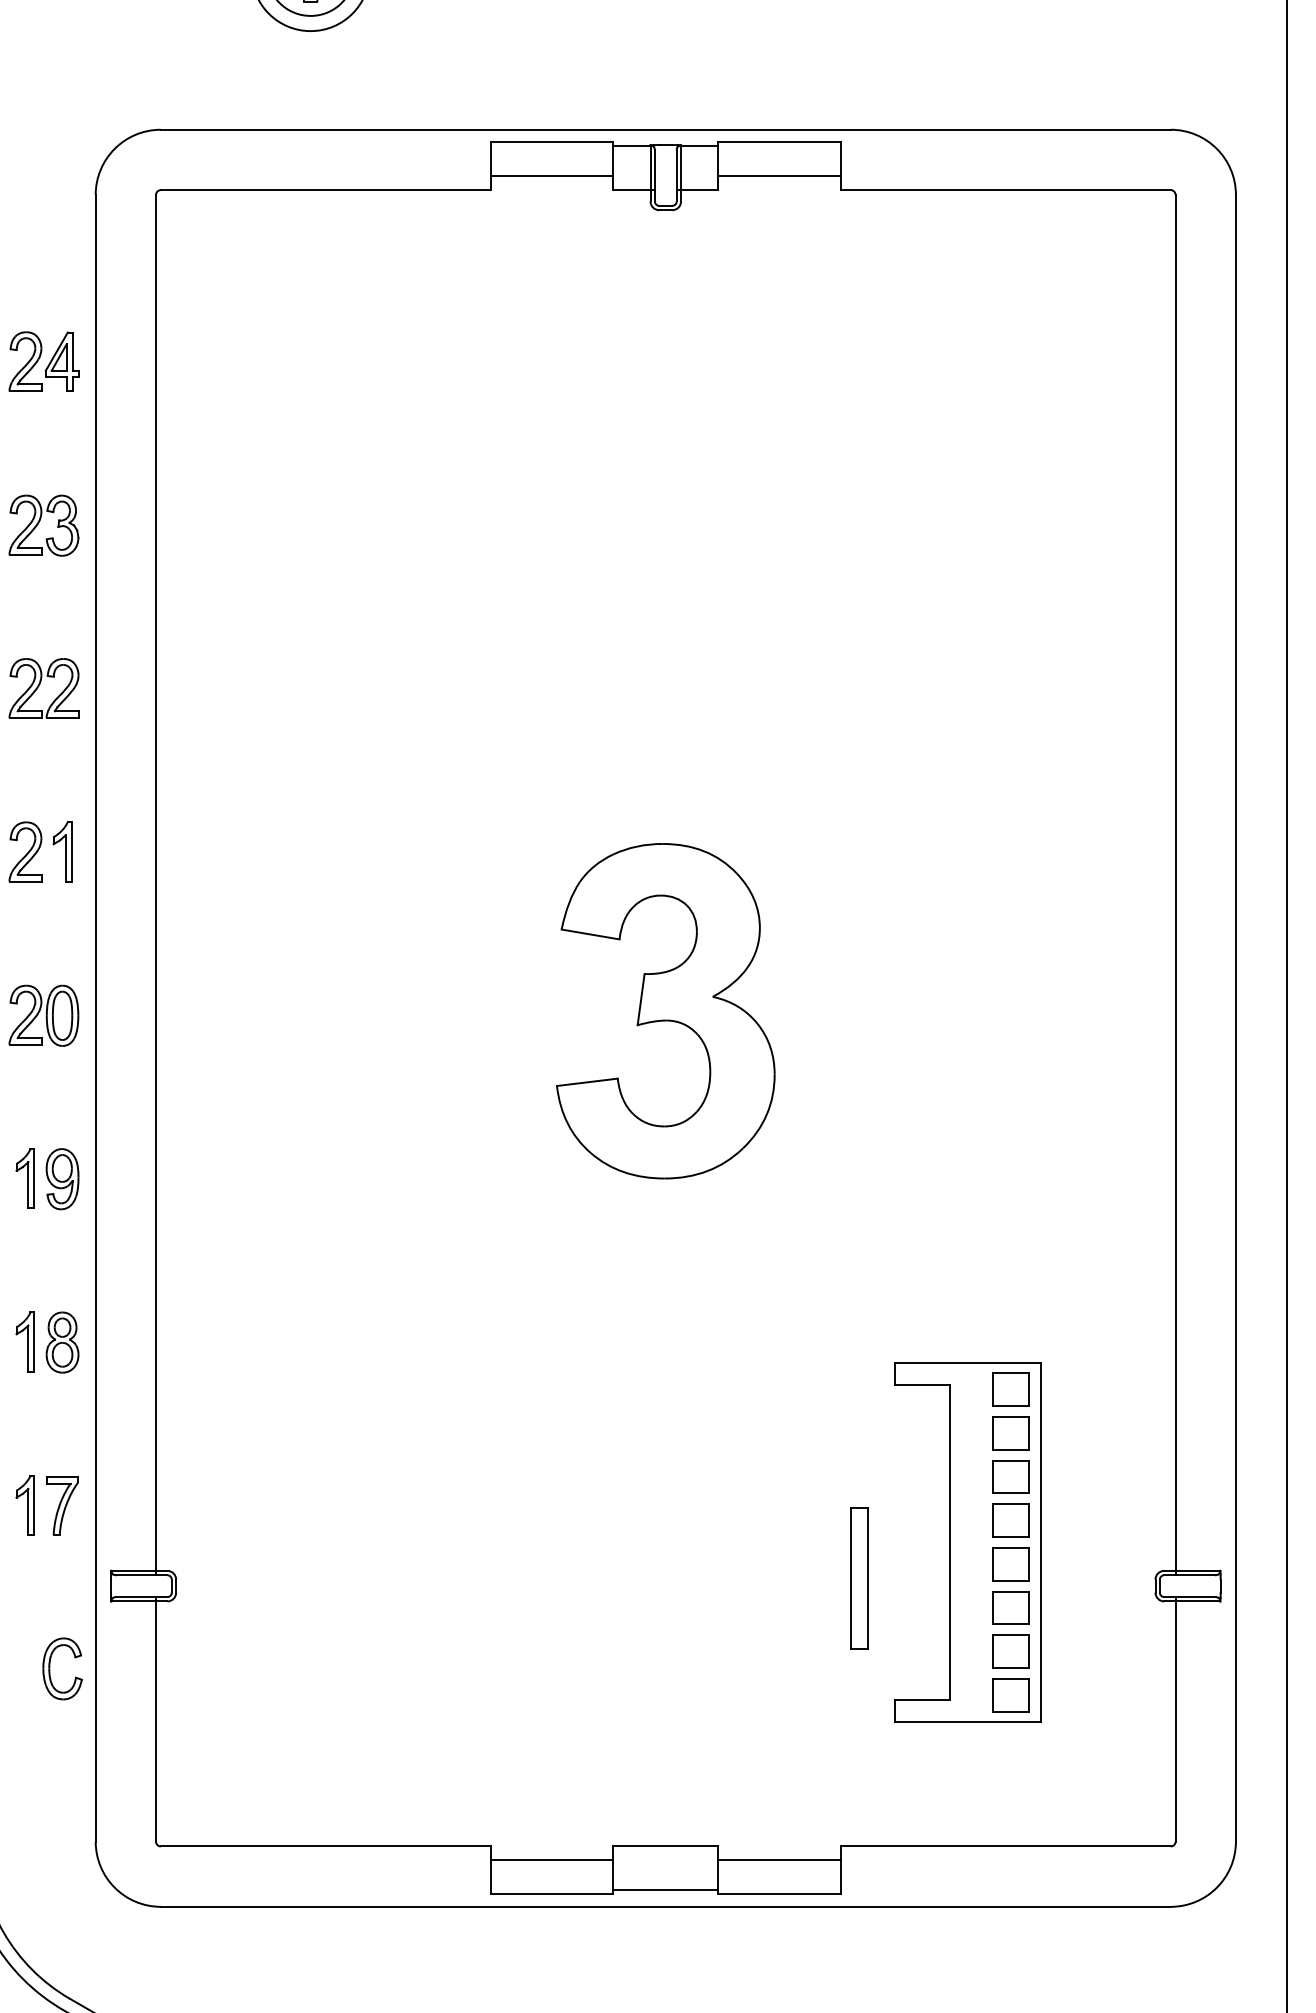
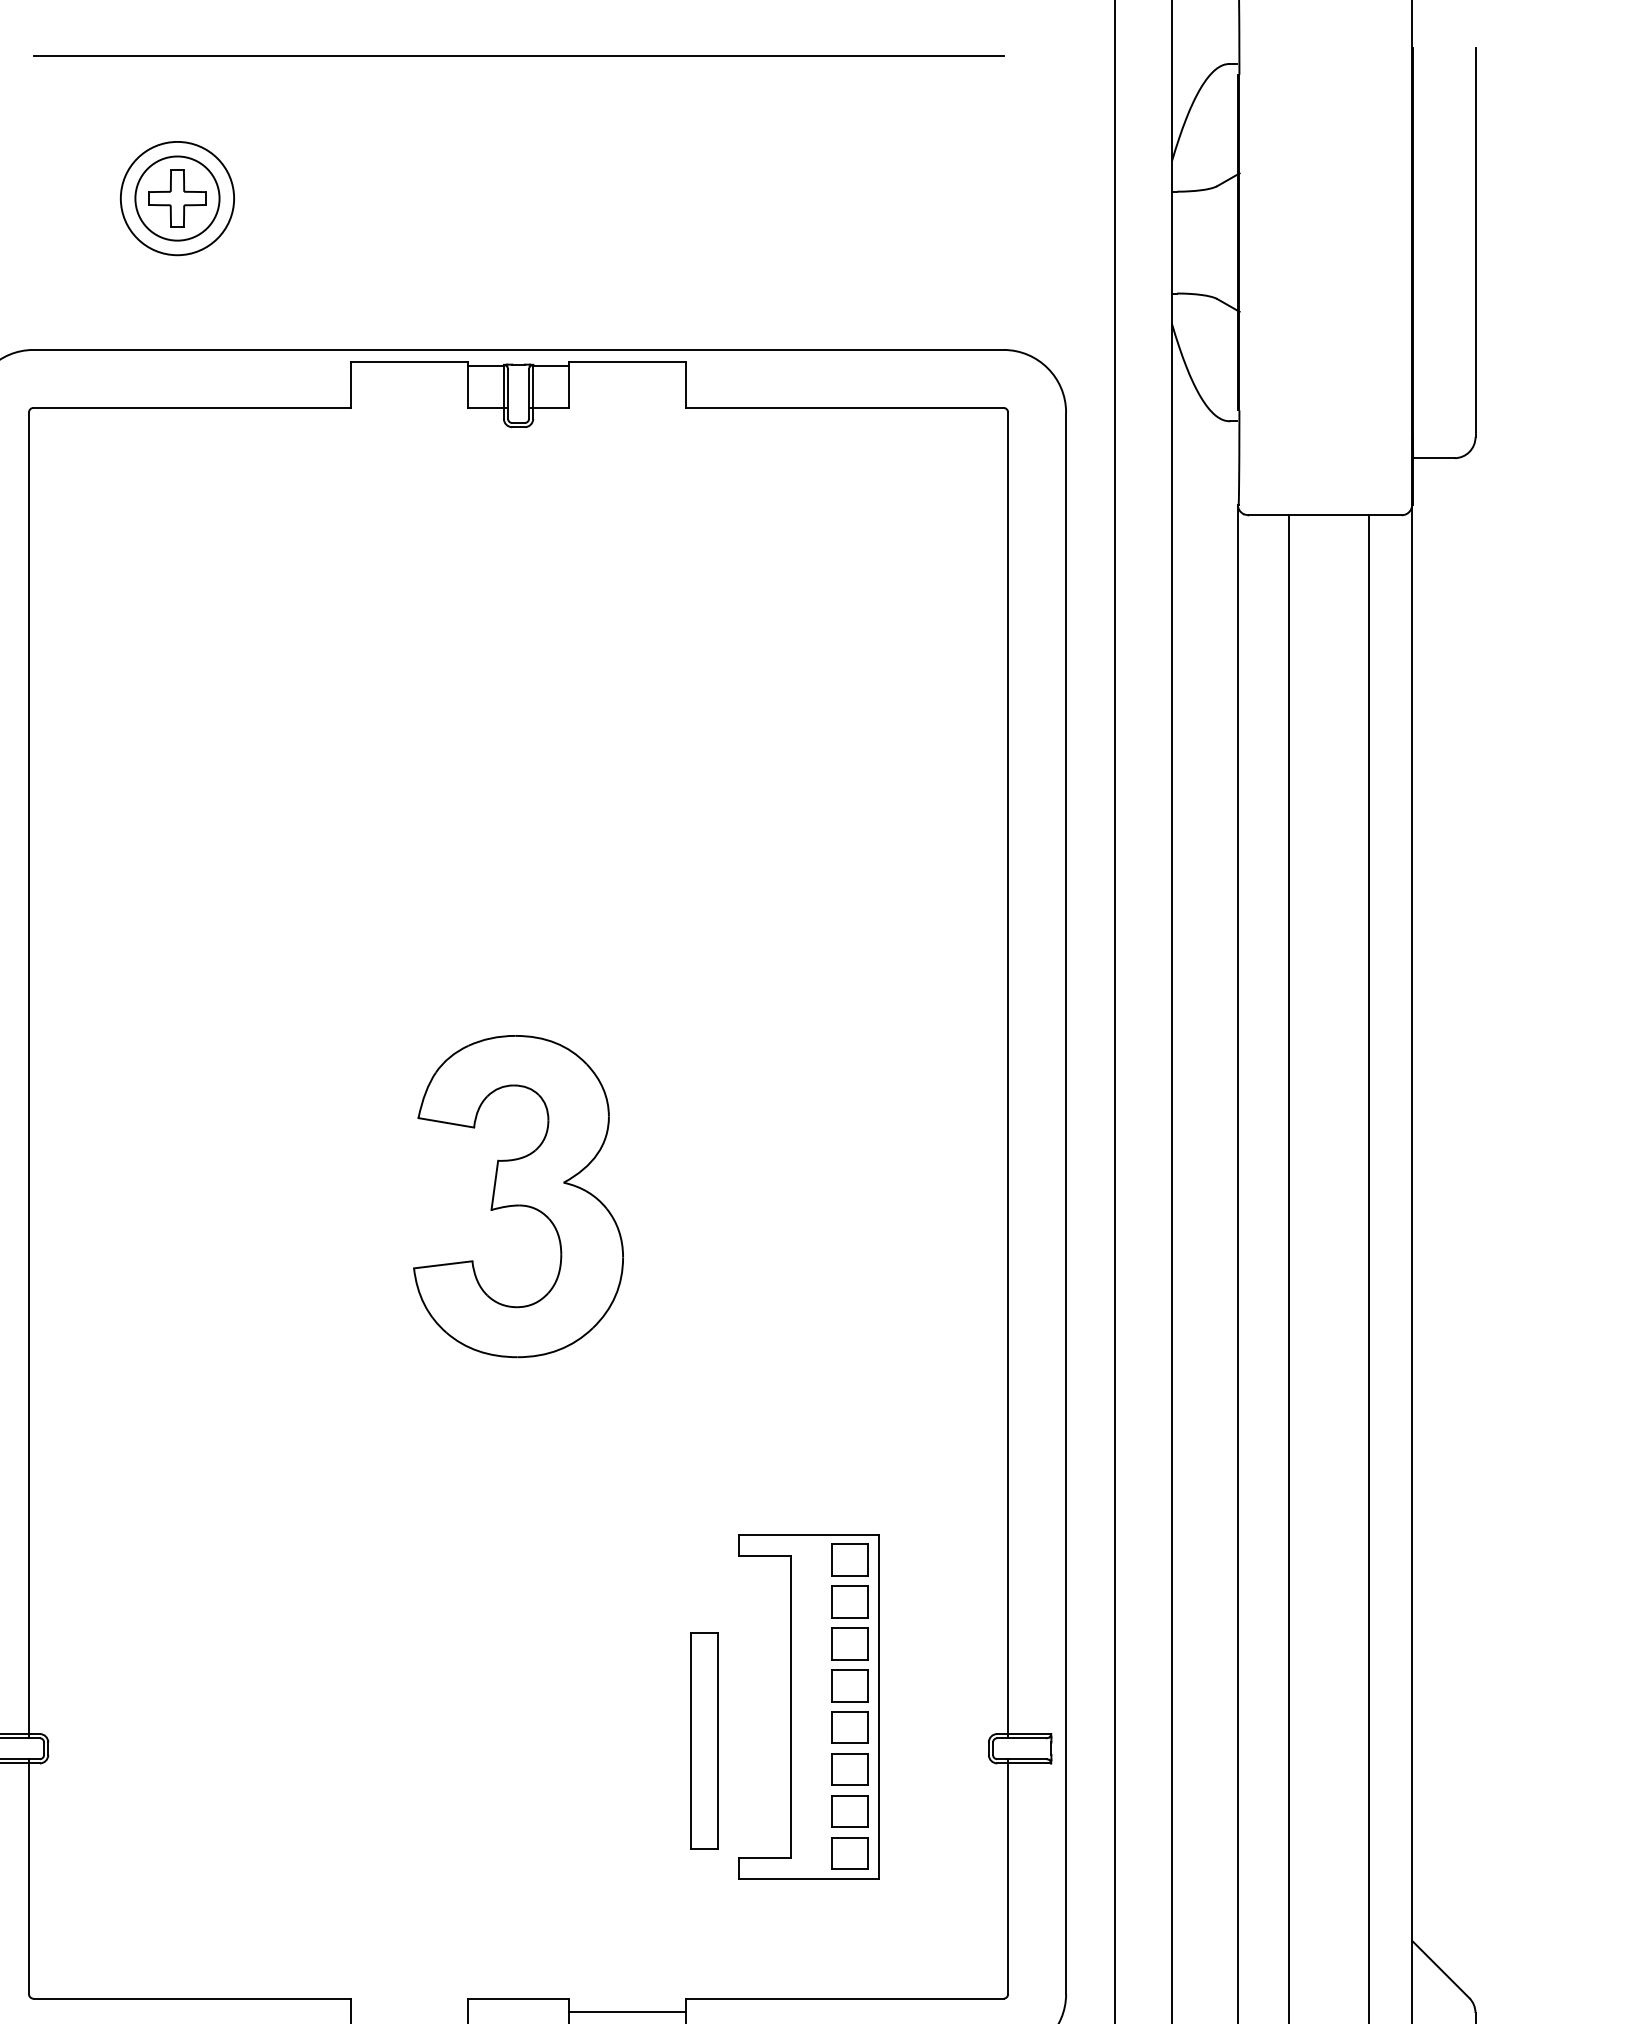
line: (552, 176) -> (409, 394), removed
line: (779, 176) -> (627, 394), removed
part: (859, 1578) -> (704, 1741), size x1.6
line: (552, 1860) -> (409, 2012), removed

